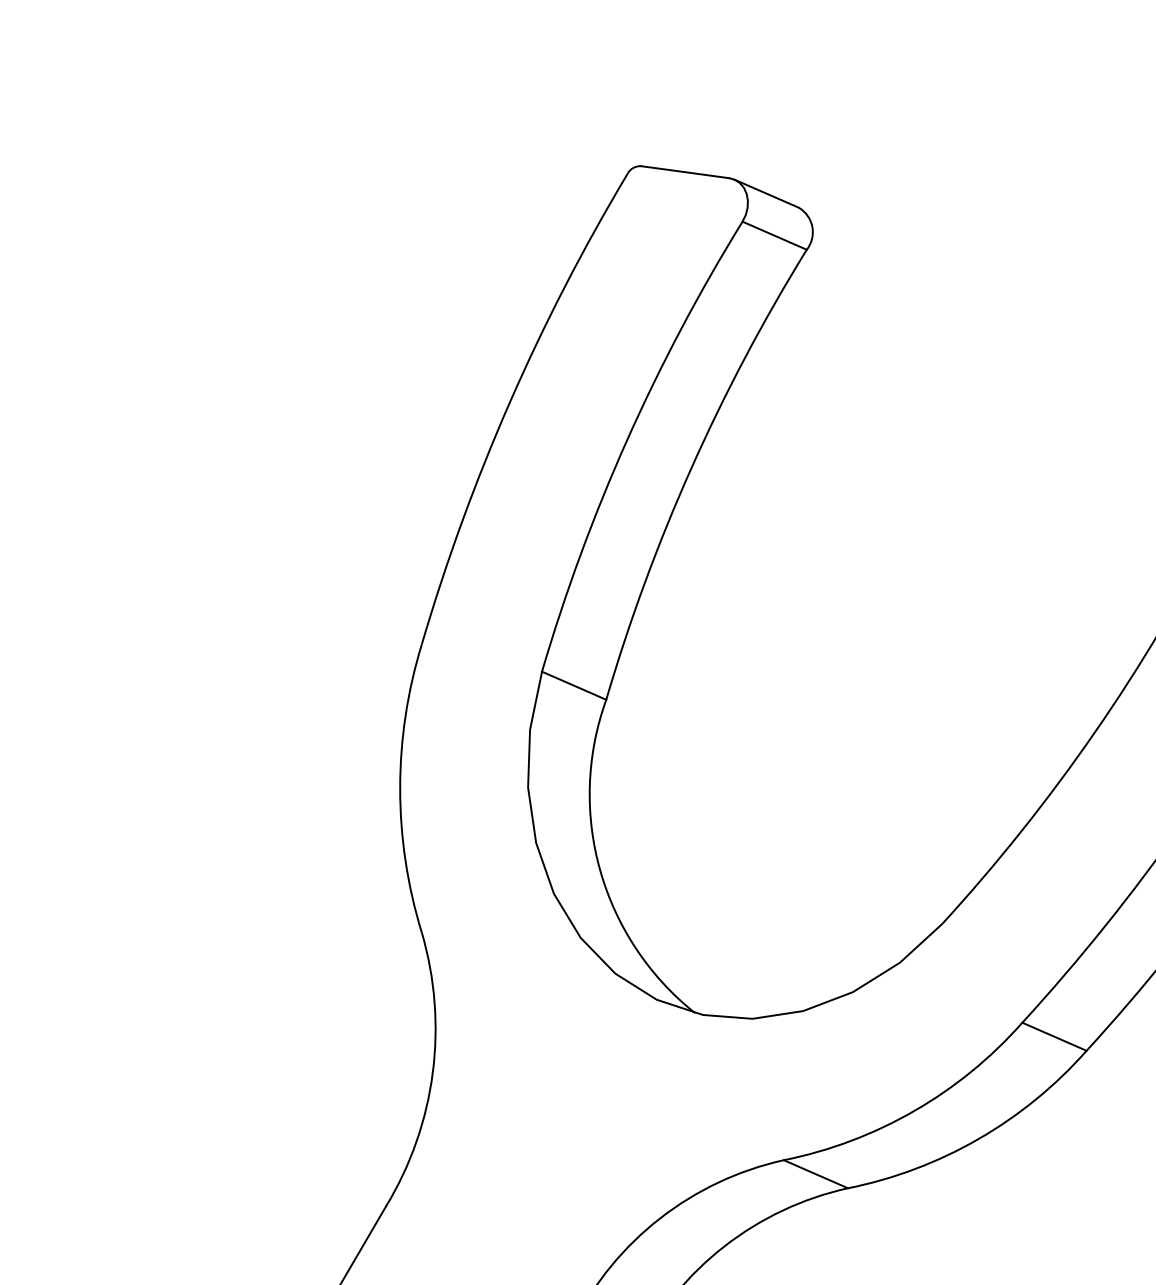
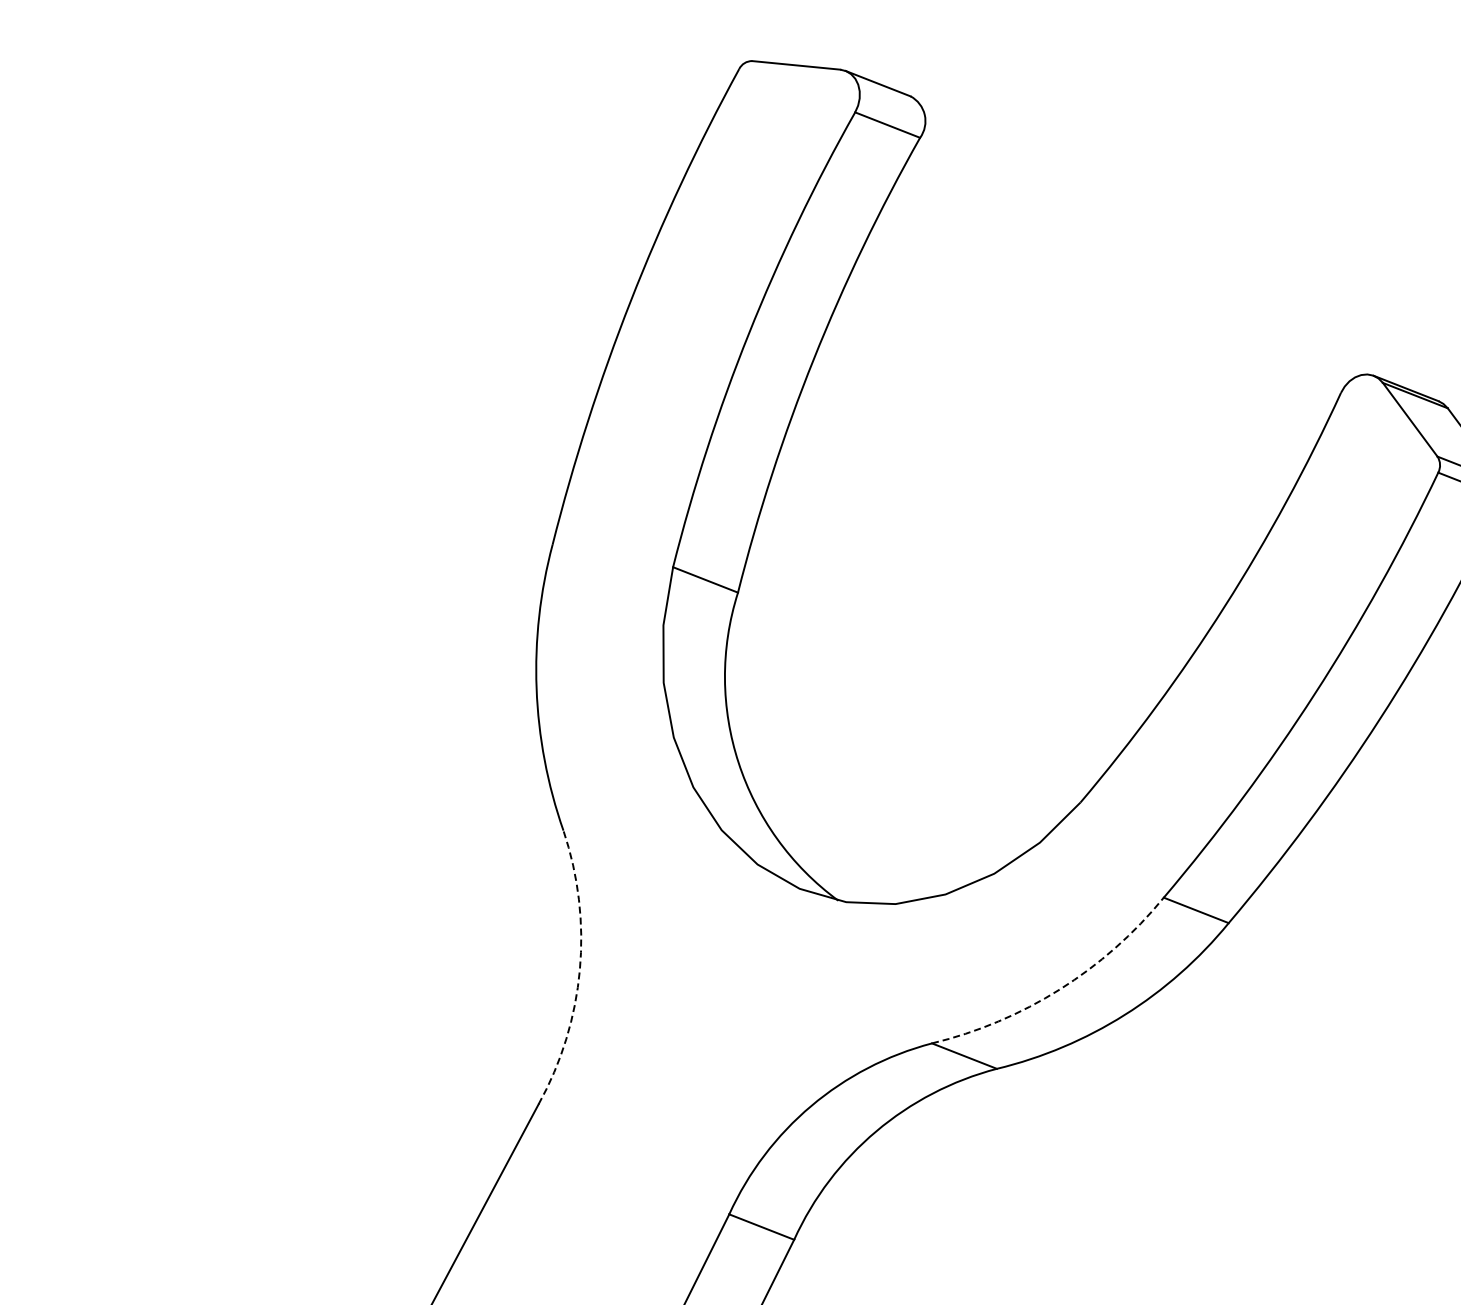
arc: (432, 1073) -> (579, 970), solid -> dashed
arc: (913, 1110) -> (1059, 989), solid -> dashed

